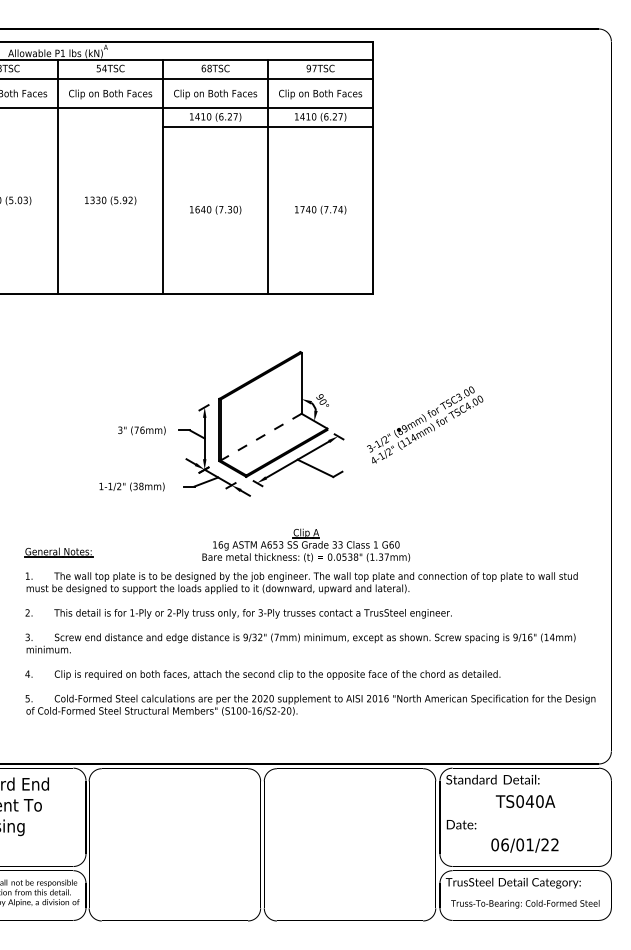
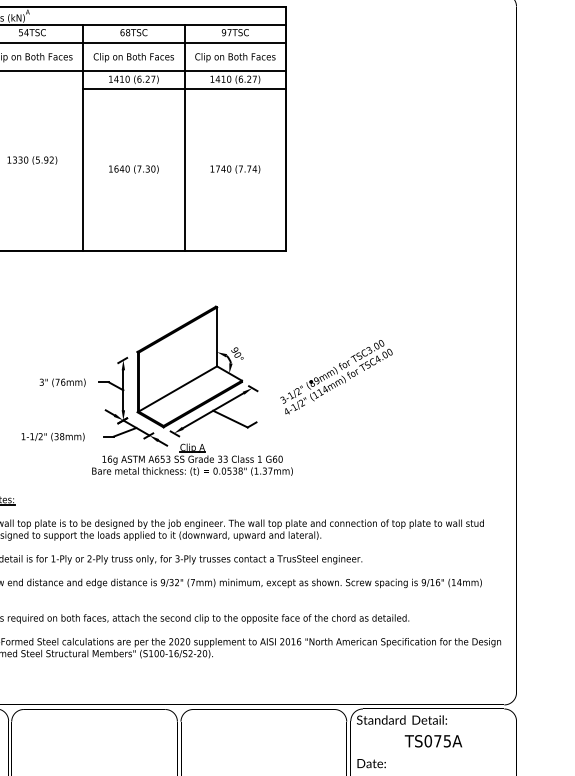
line: (261, 437) -> (178, 389), dashed -> solid
part: (306, 545) -> (192, 459), moved
text: (534, 801) -> (442, 741), TS040A -> TS075A

